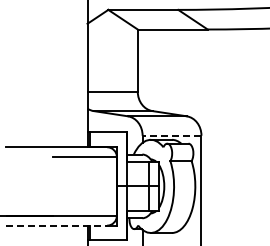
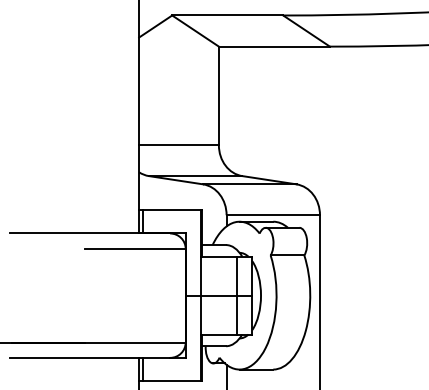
line: (171, 135) -> (272, 214), dashed -> solid
line: (56, 225) -> (89, 357), dashed -> solid

